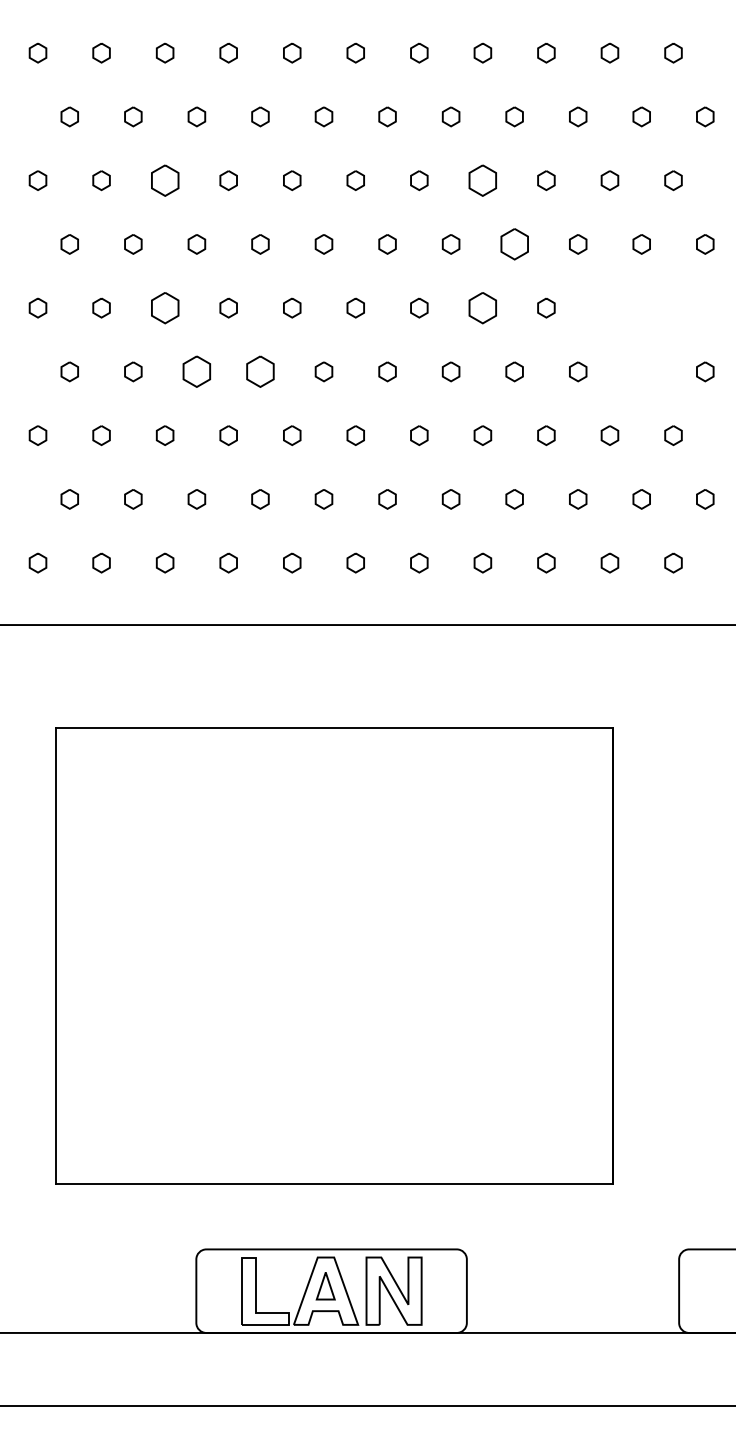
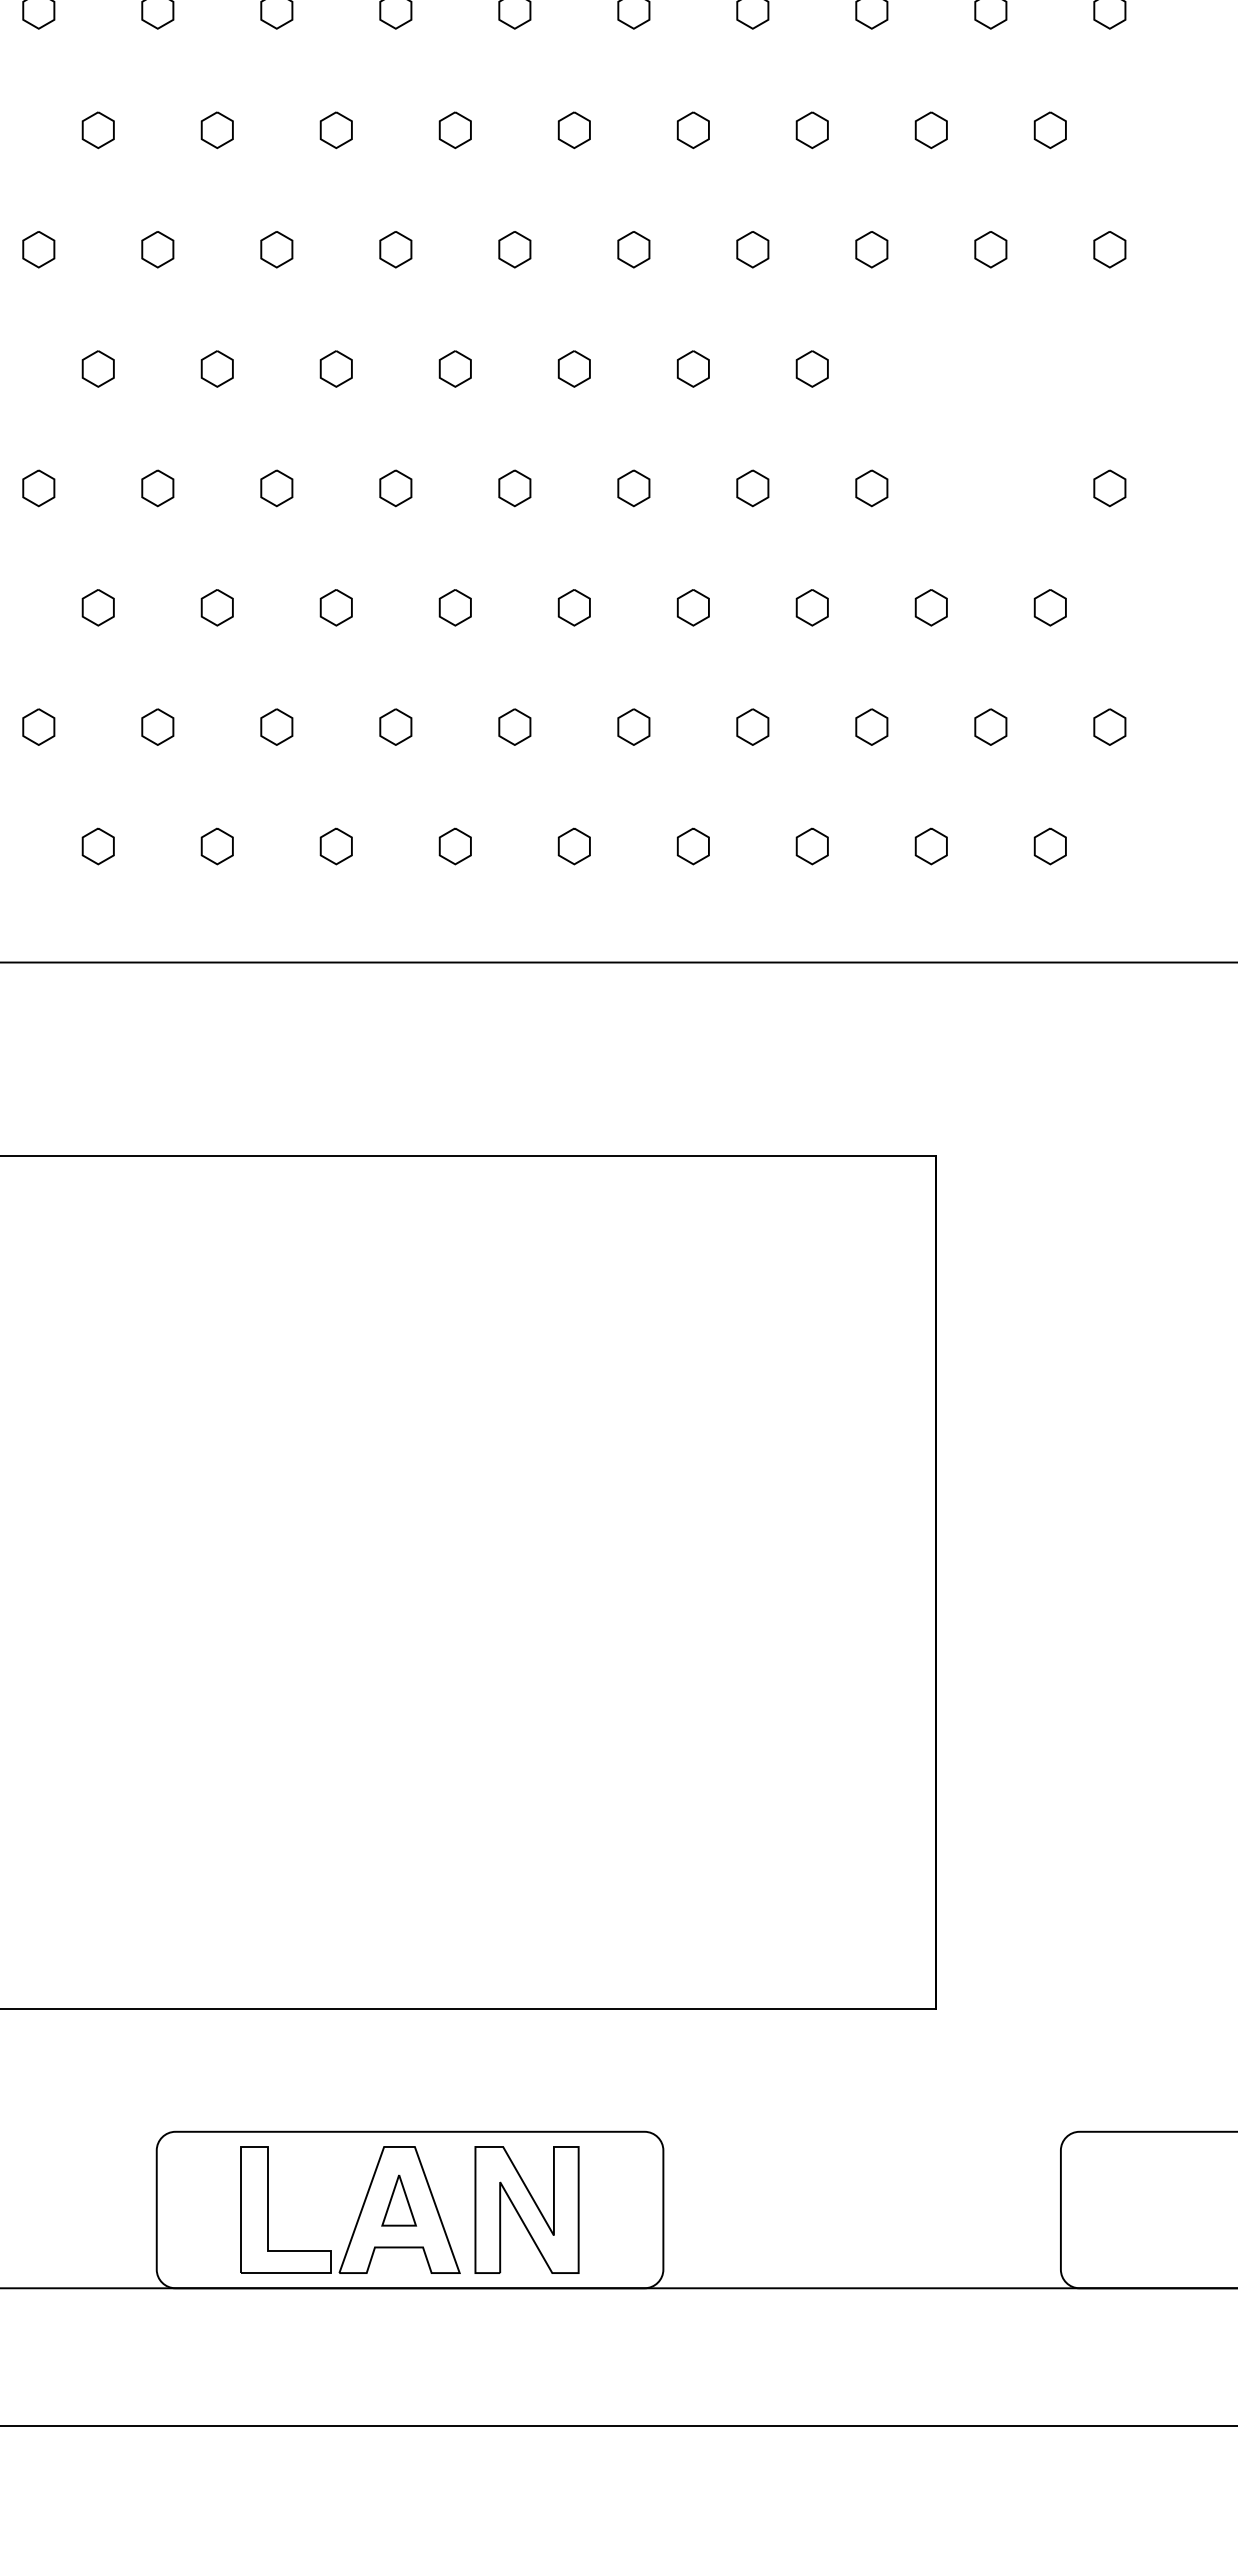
part: (164, 180) -> (97, 130), size x0.62
part: (482, 180) -> (692, 130), size x0.62
part: (514, 244) -> (752, 249), size x0.62
part: (164, 307) -> (97, 367), size x0.62
part: (482, 307) -> (692, 367), size x0.62
part: (196, 371) -> (157, 487), size x0.62
part: (260, 371) -> (276, 487), size x0.62

